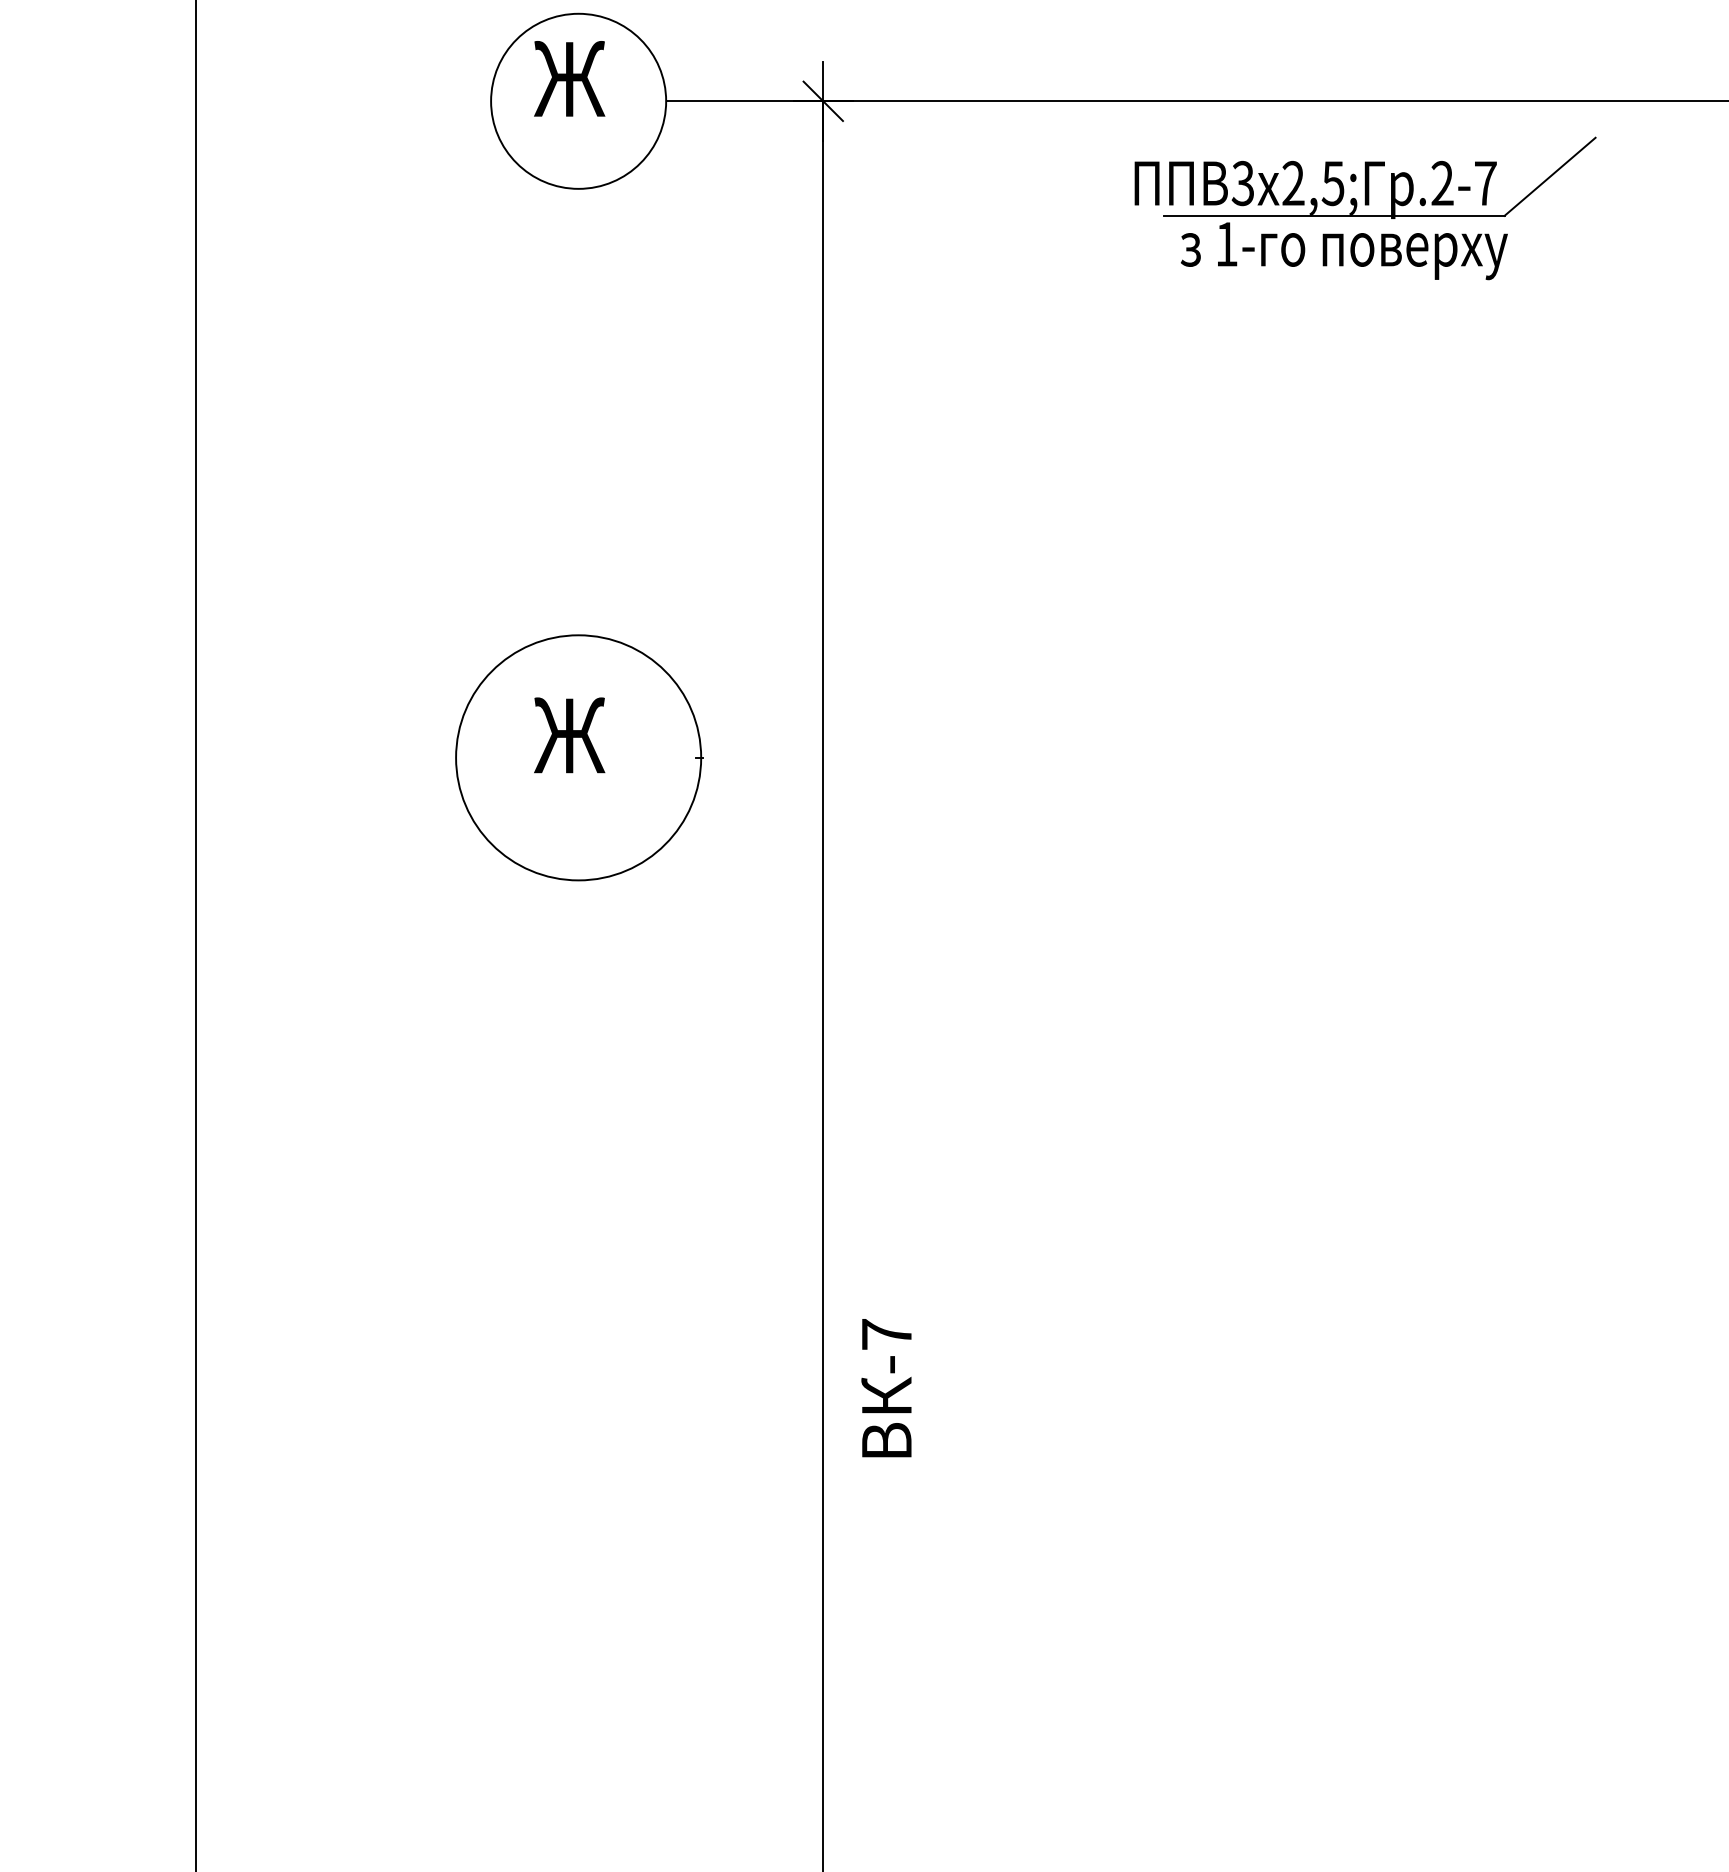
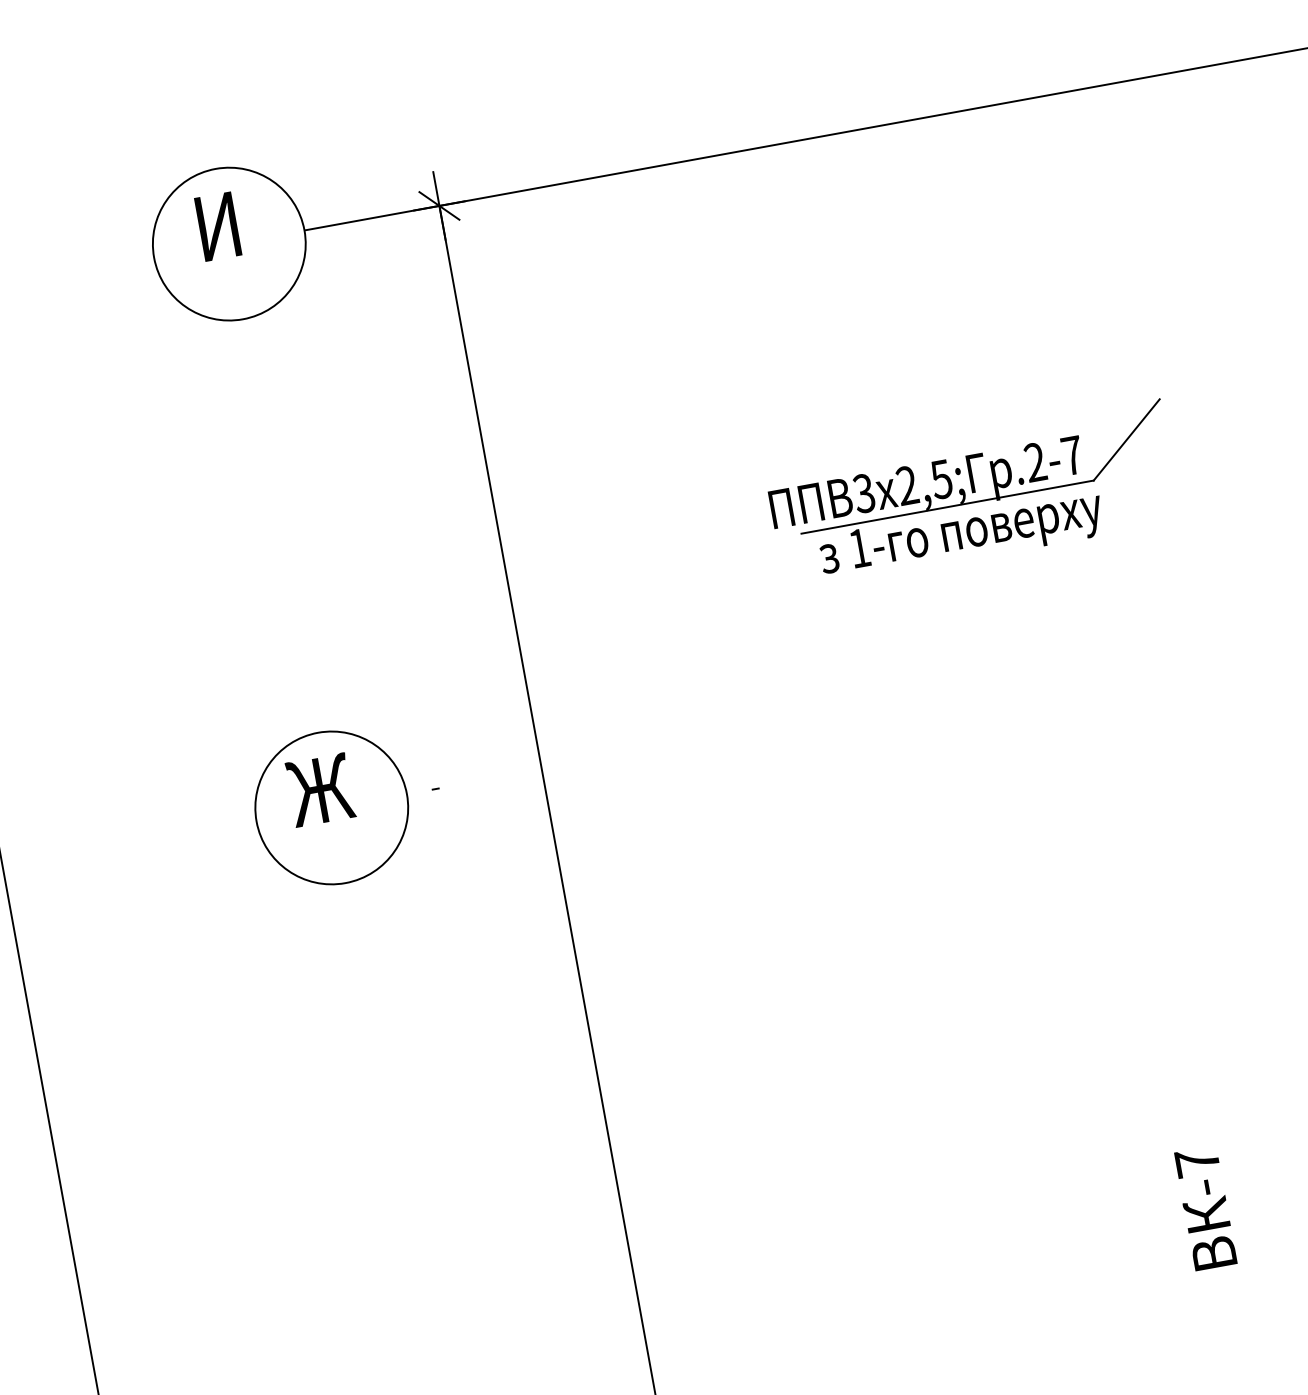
text: (569, 78) -> (217, 225), Ж -> И
part: (1365, 208) -> (973, 495), moved
circle: (578, 757) -> (331, 807), size x0.71
text: (886, 1388) -> (1205, 1208), moved

